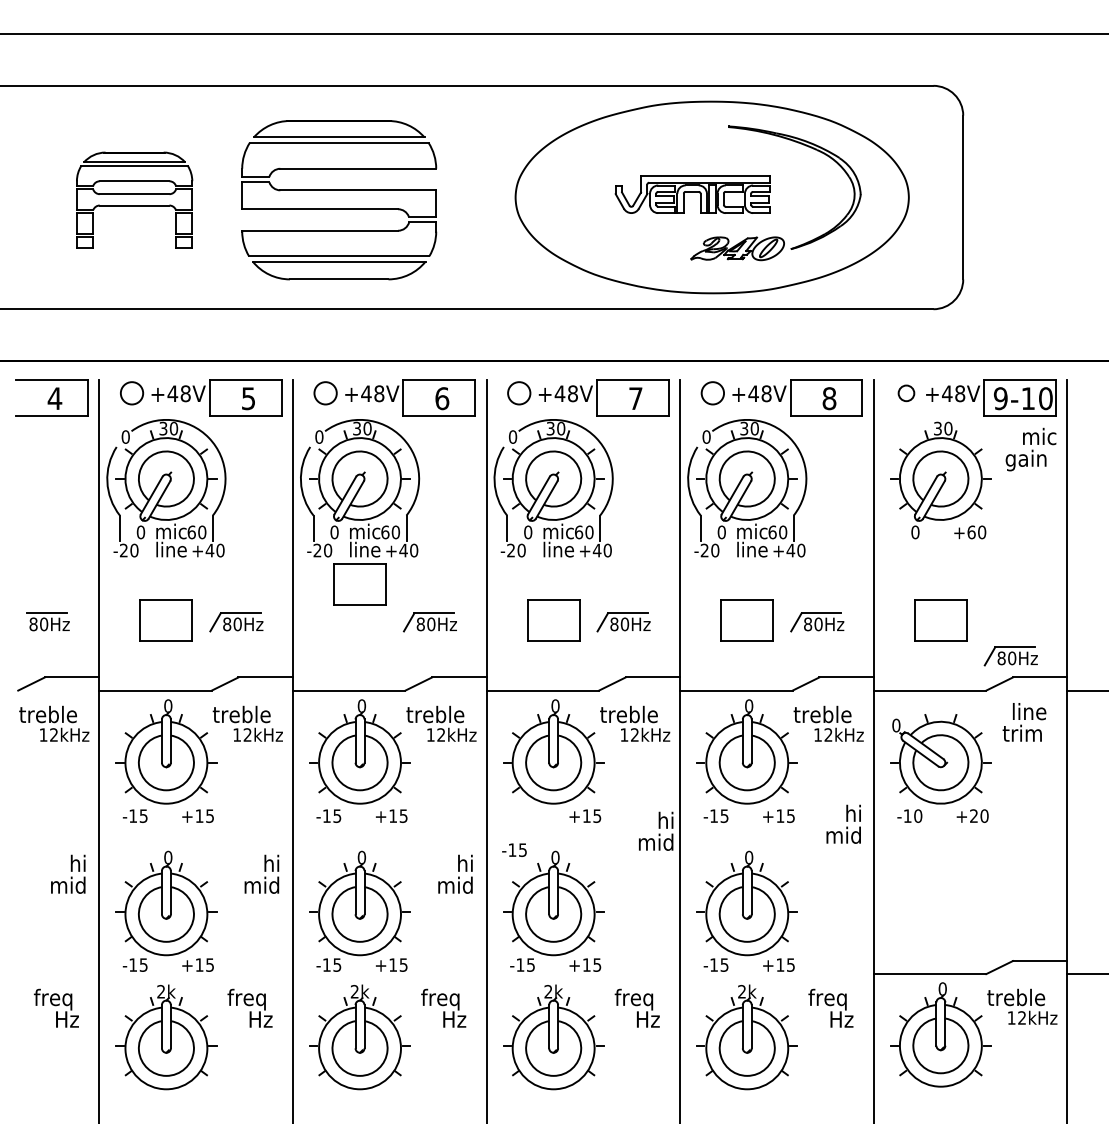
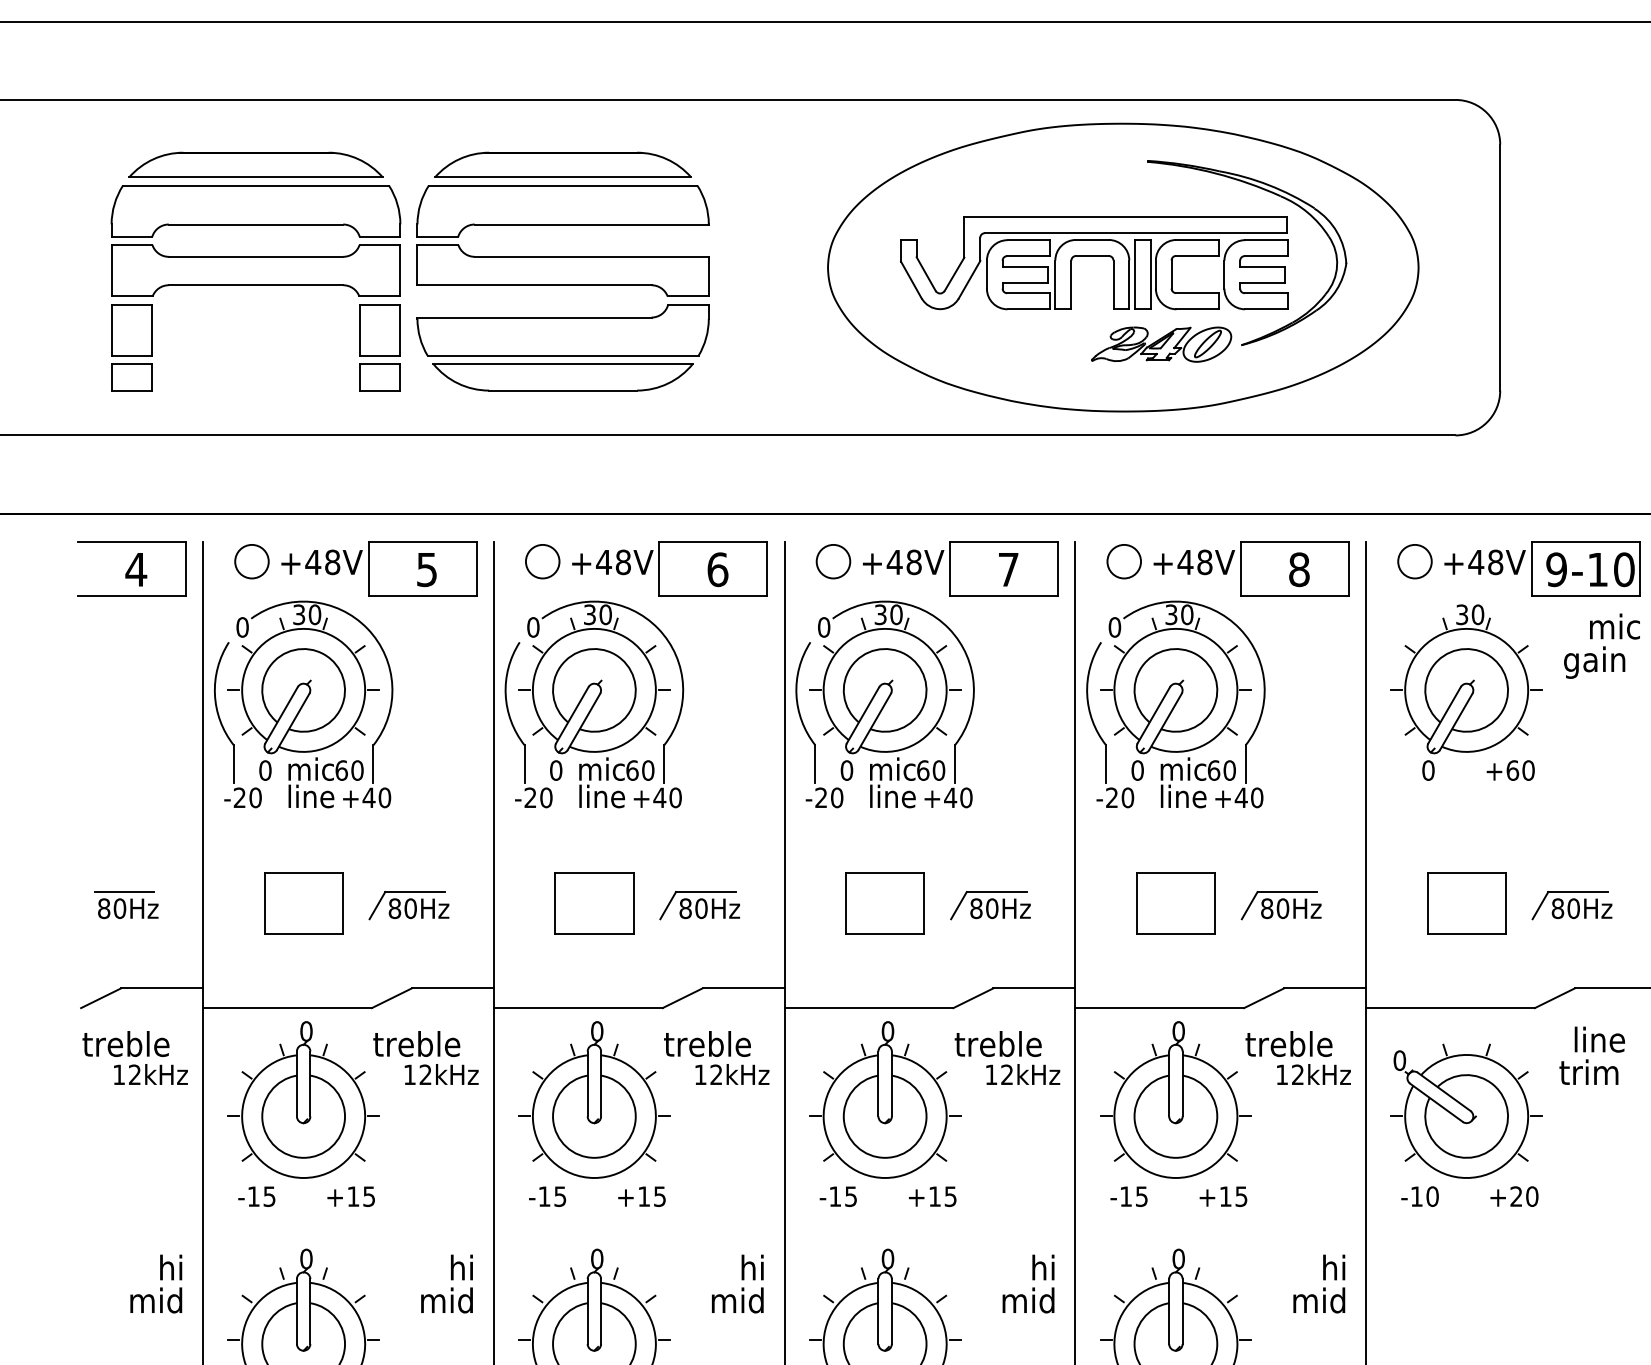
part: (692, 194) -> (1093, 263), size x1.67
part: (134, 199) -> (255, 270), size x1.67
circle: (906, 393) -> (1415, 561), size x1.43
part: (359, 584) -> (593, 902), moved
part: (1010, 656) -> (1571, 905), moved
text: (843, 823) -> (1318, 1282), moved
text: (656, 830) -> (1029, 1282), moved
text: (514, 849) -> (838, 1195), moved

